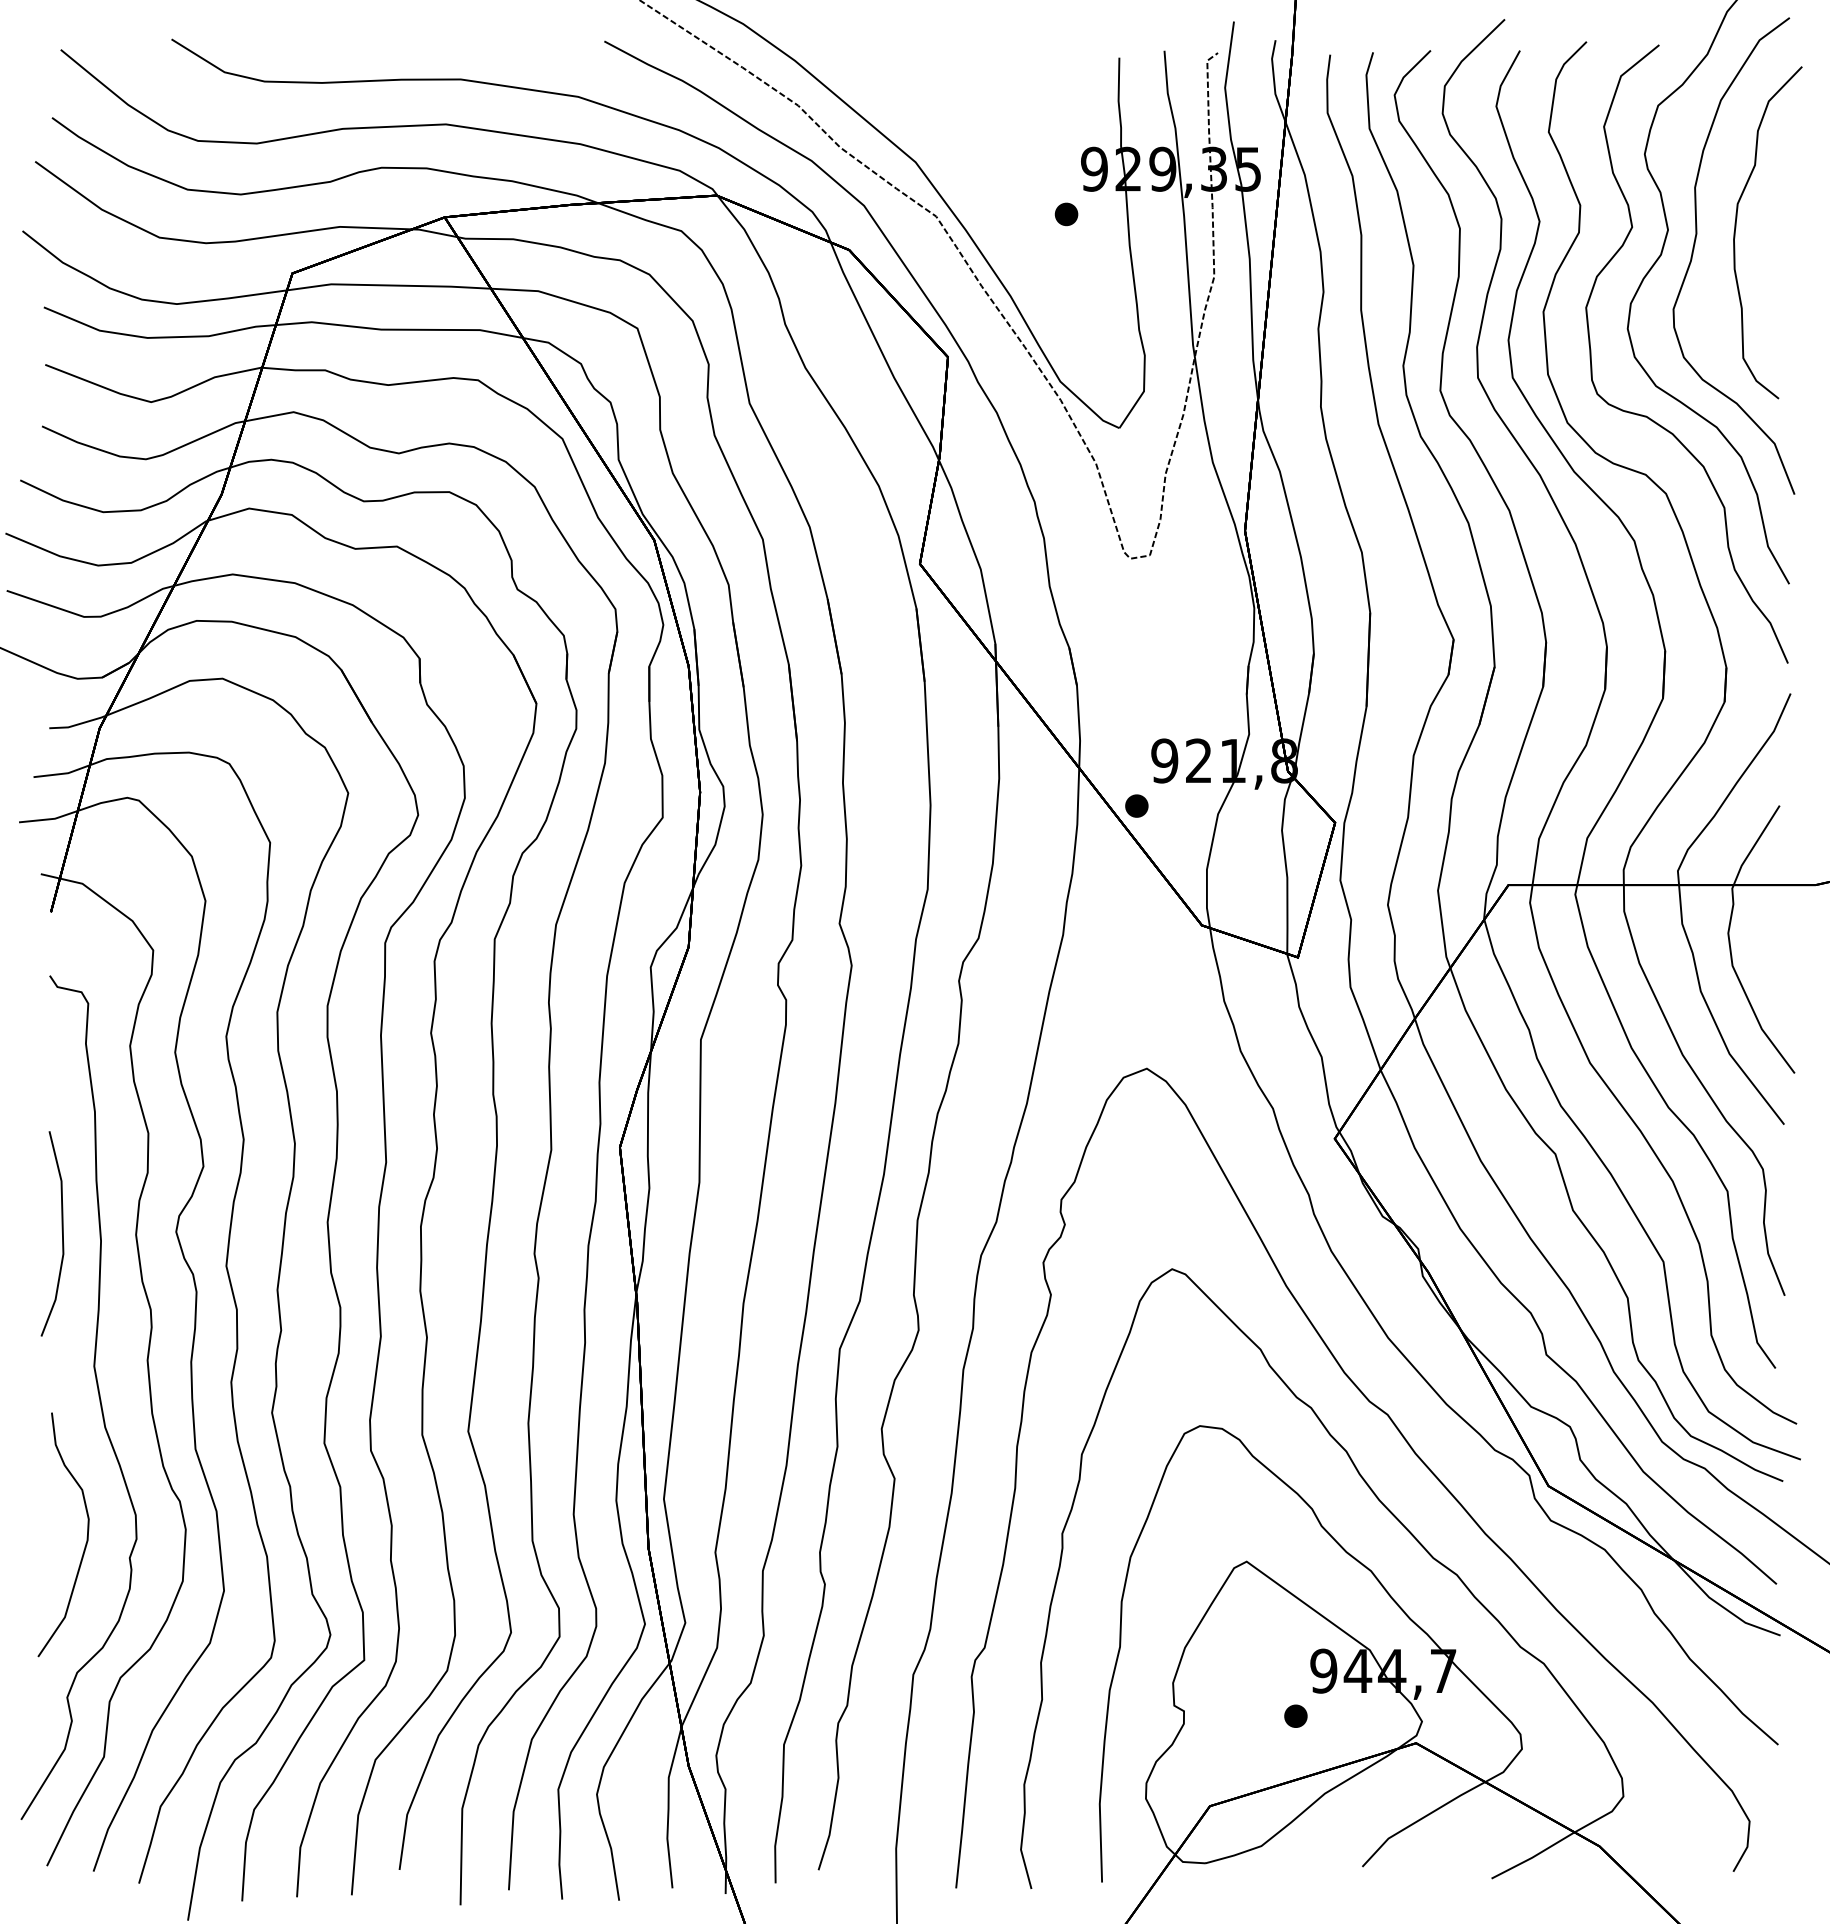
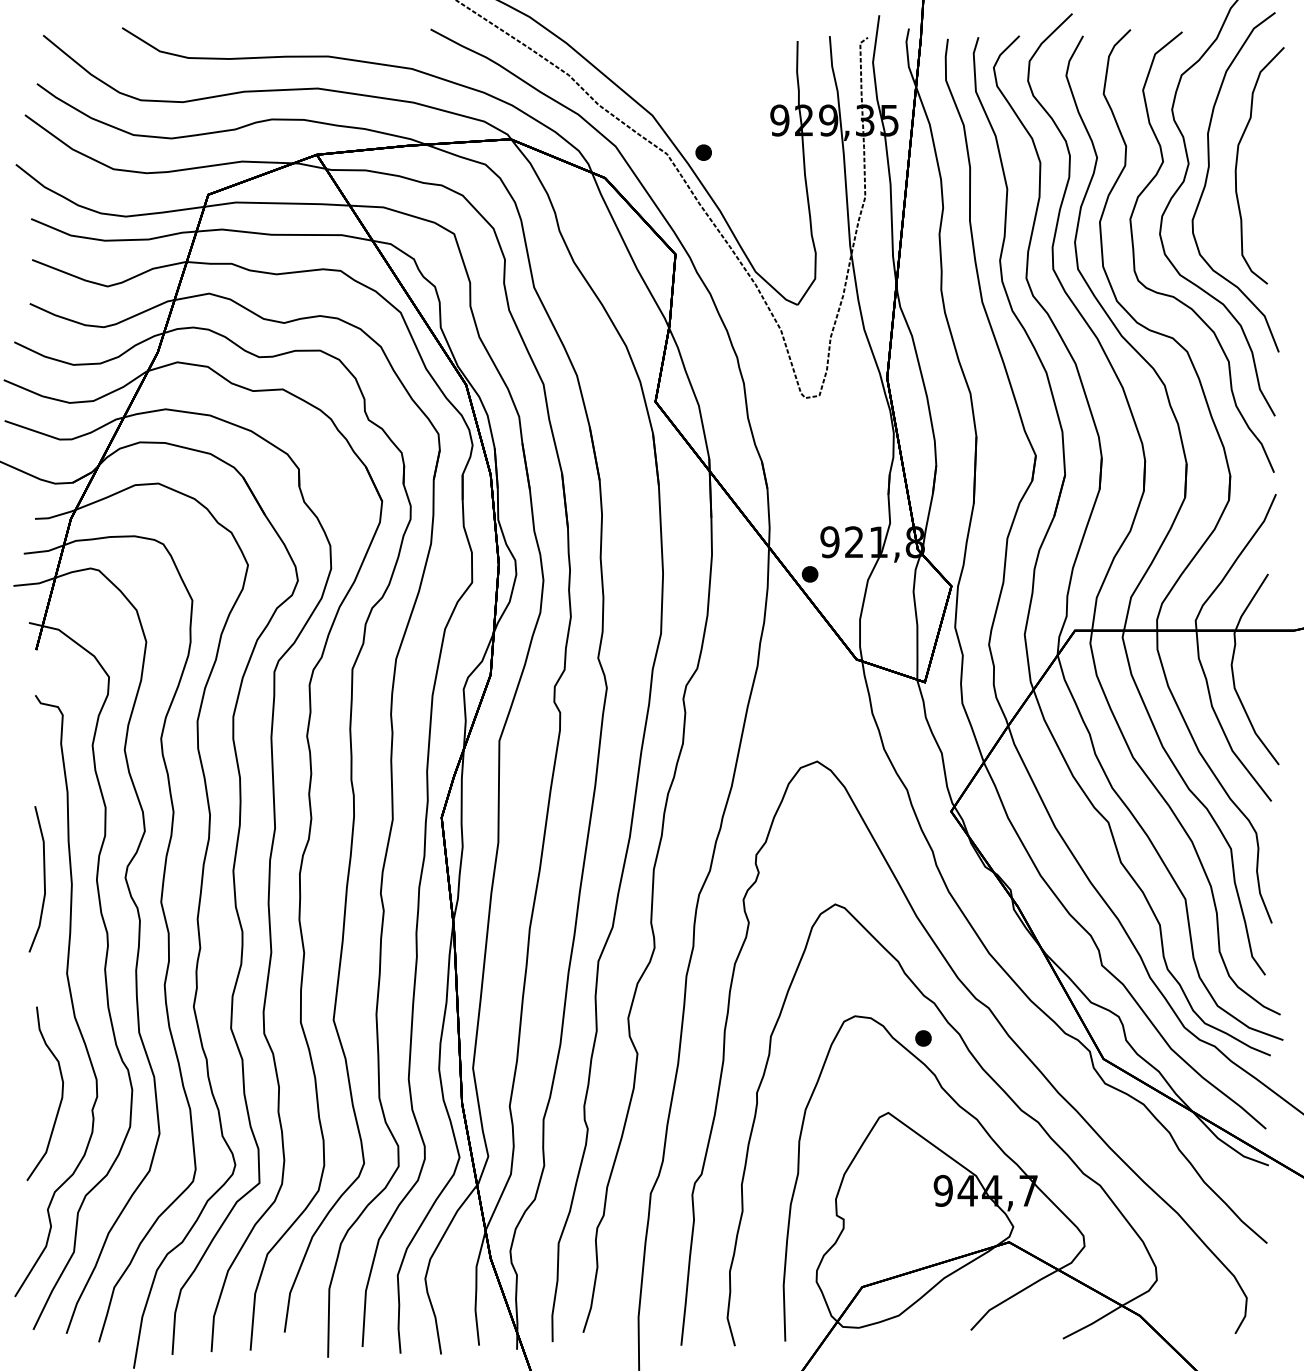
part: (1066, 214) -> (703, 152), moved
part: (1295, 1715) -> (923, 1037), moved

